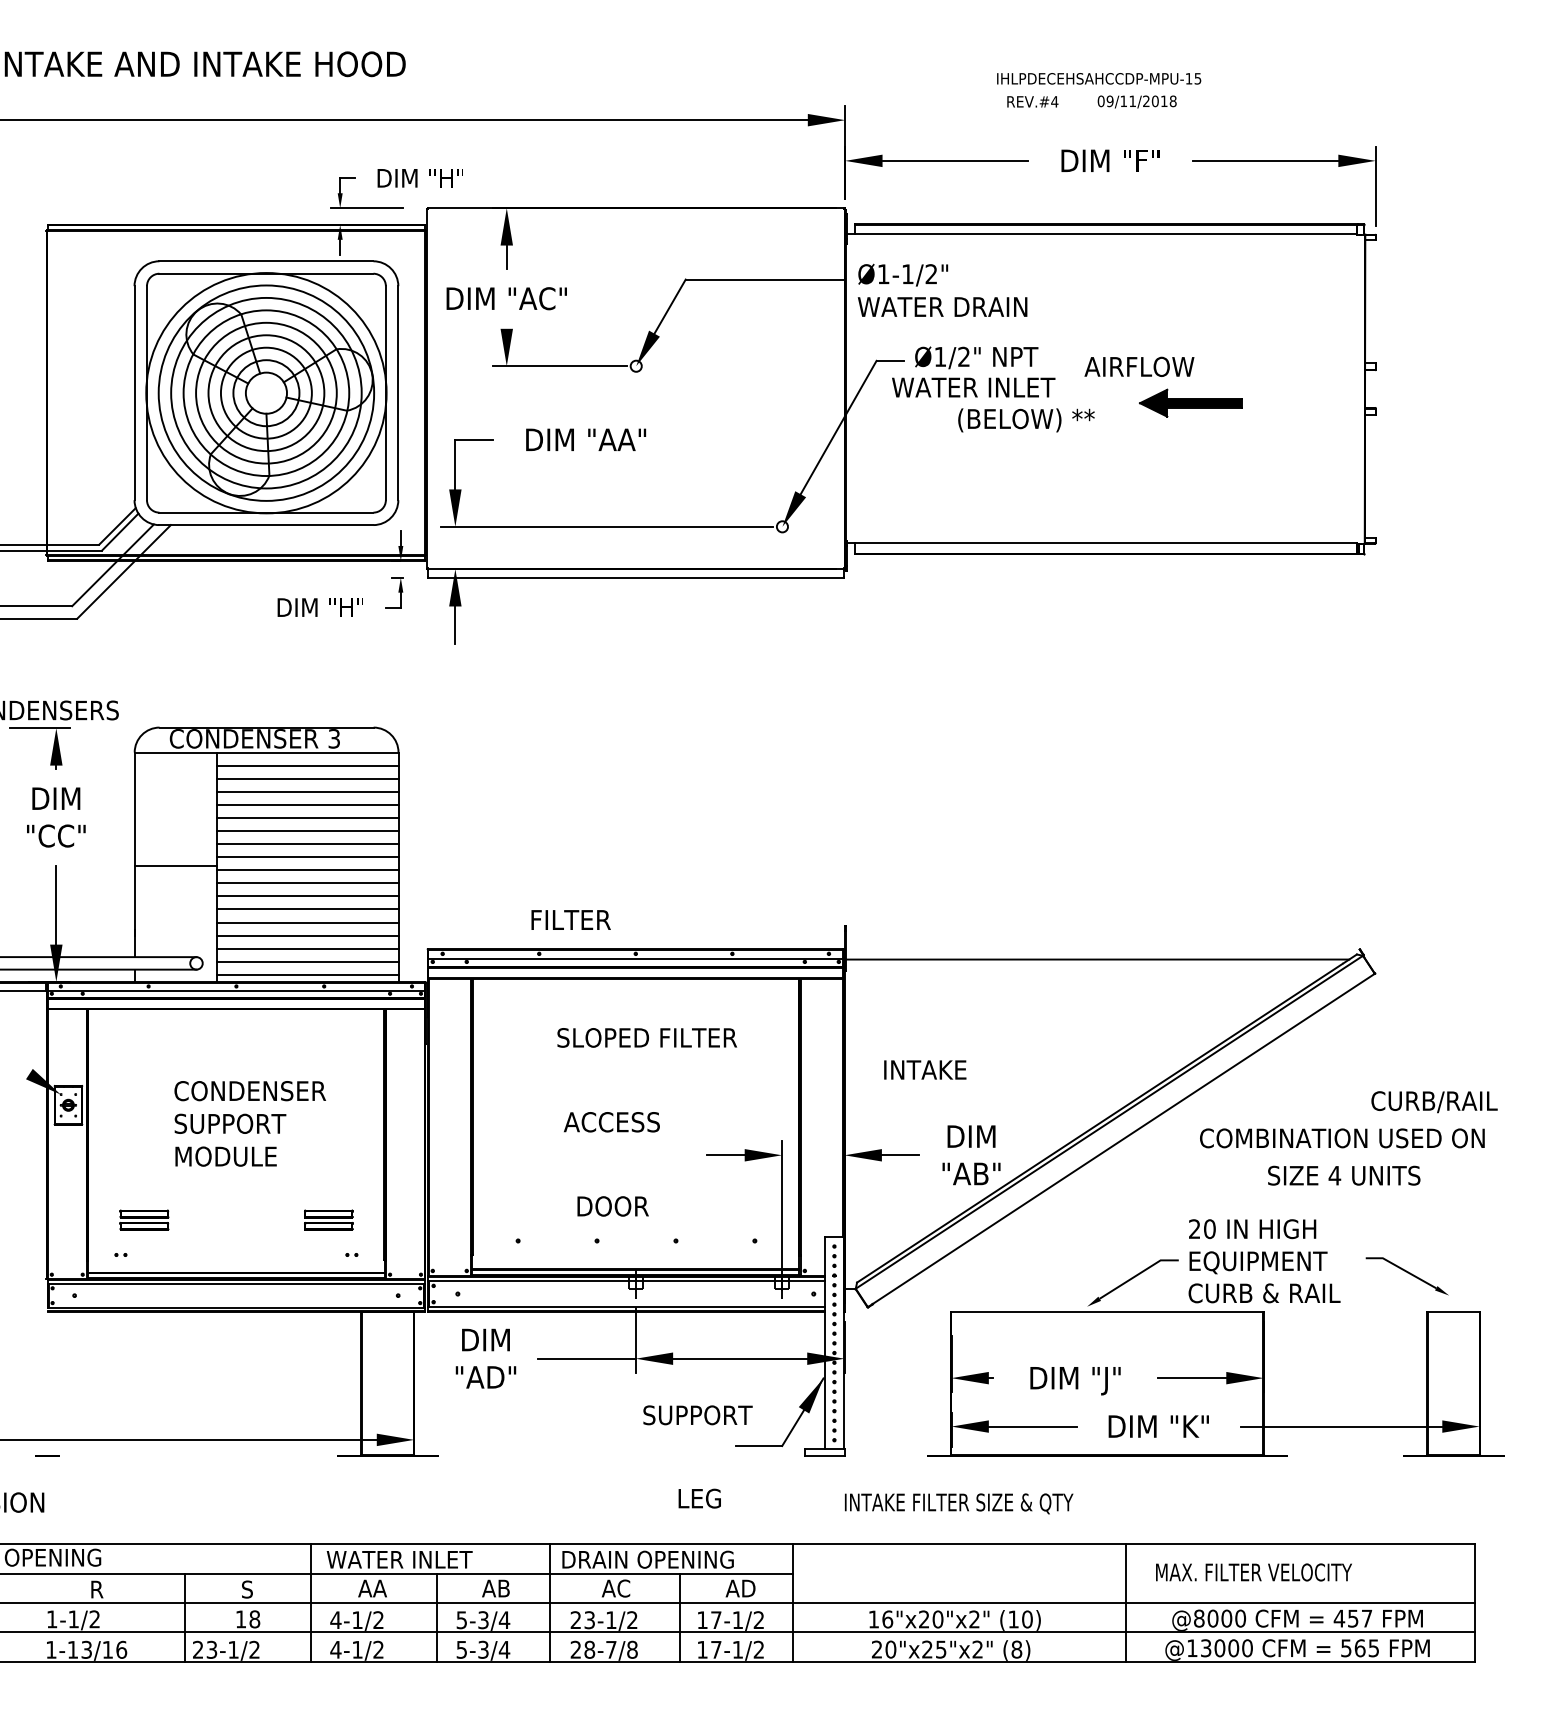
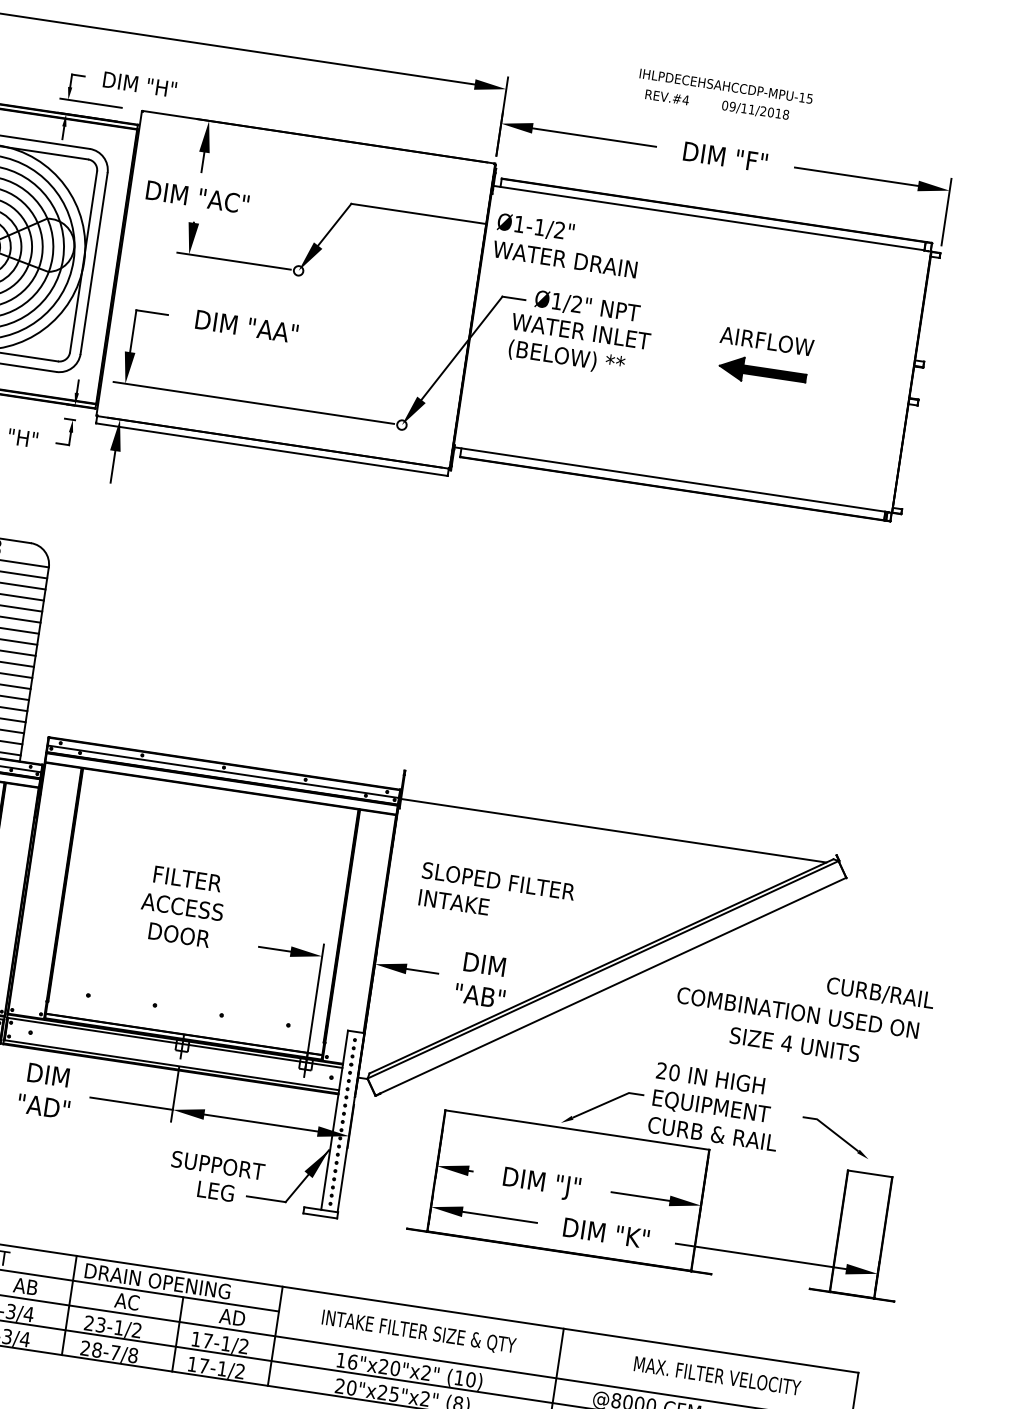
text: (1139, 366) -> (767, 341), moved
text: (1026, 420) -> (566, 357), moved
text: (570, 919) -> (187, 878), moved
text: (647, 1037) -> (498, 880), moved
text: (612, 1206) -> (178, 935), moved
text: (699, 1498) -> (215, 1191), moved
text: (959, 1503) -> (419, 1332), moved
text: (1253, 1572) -> (717, 1375), moved

